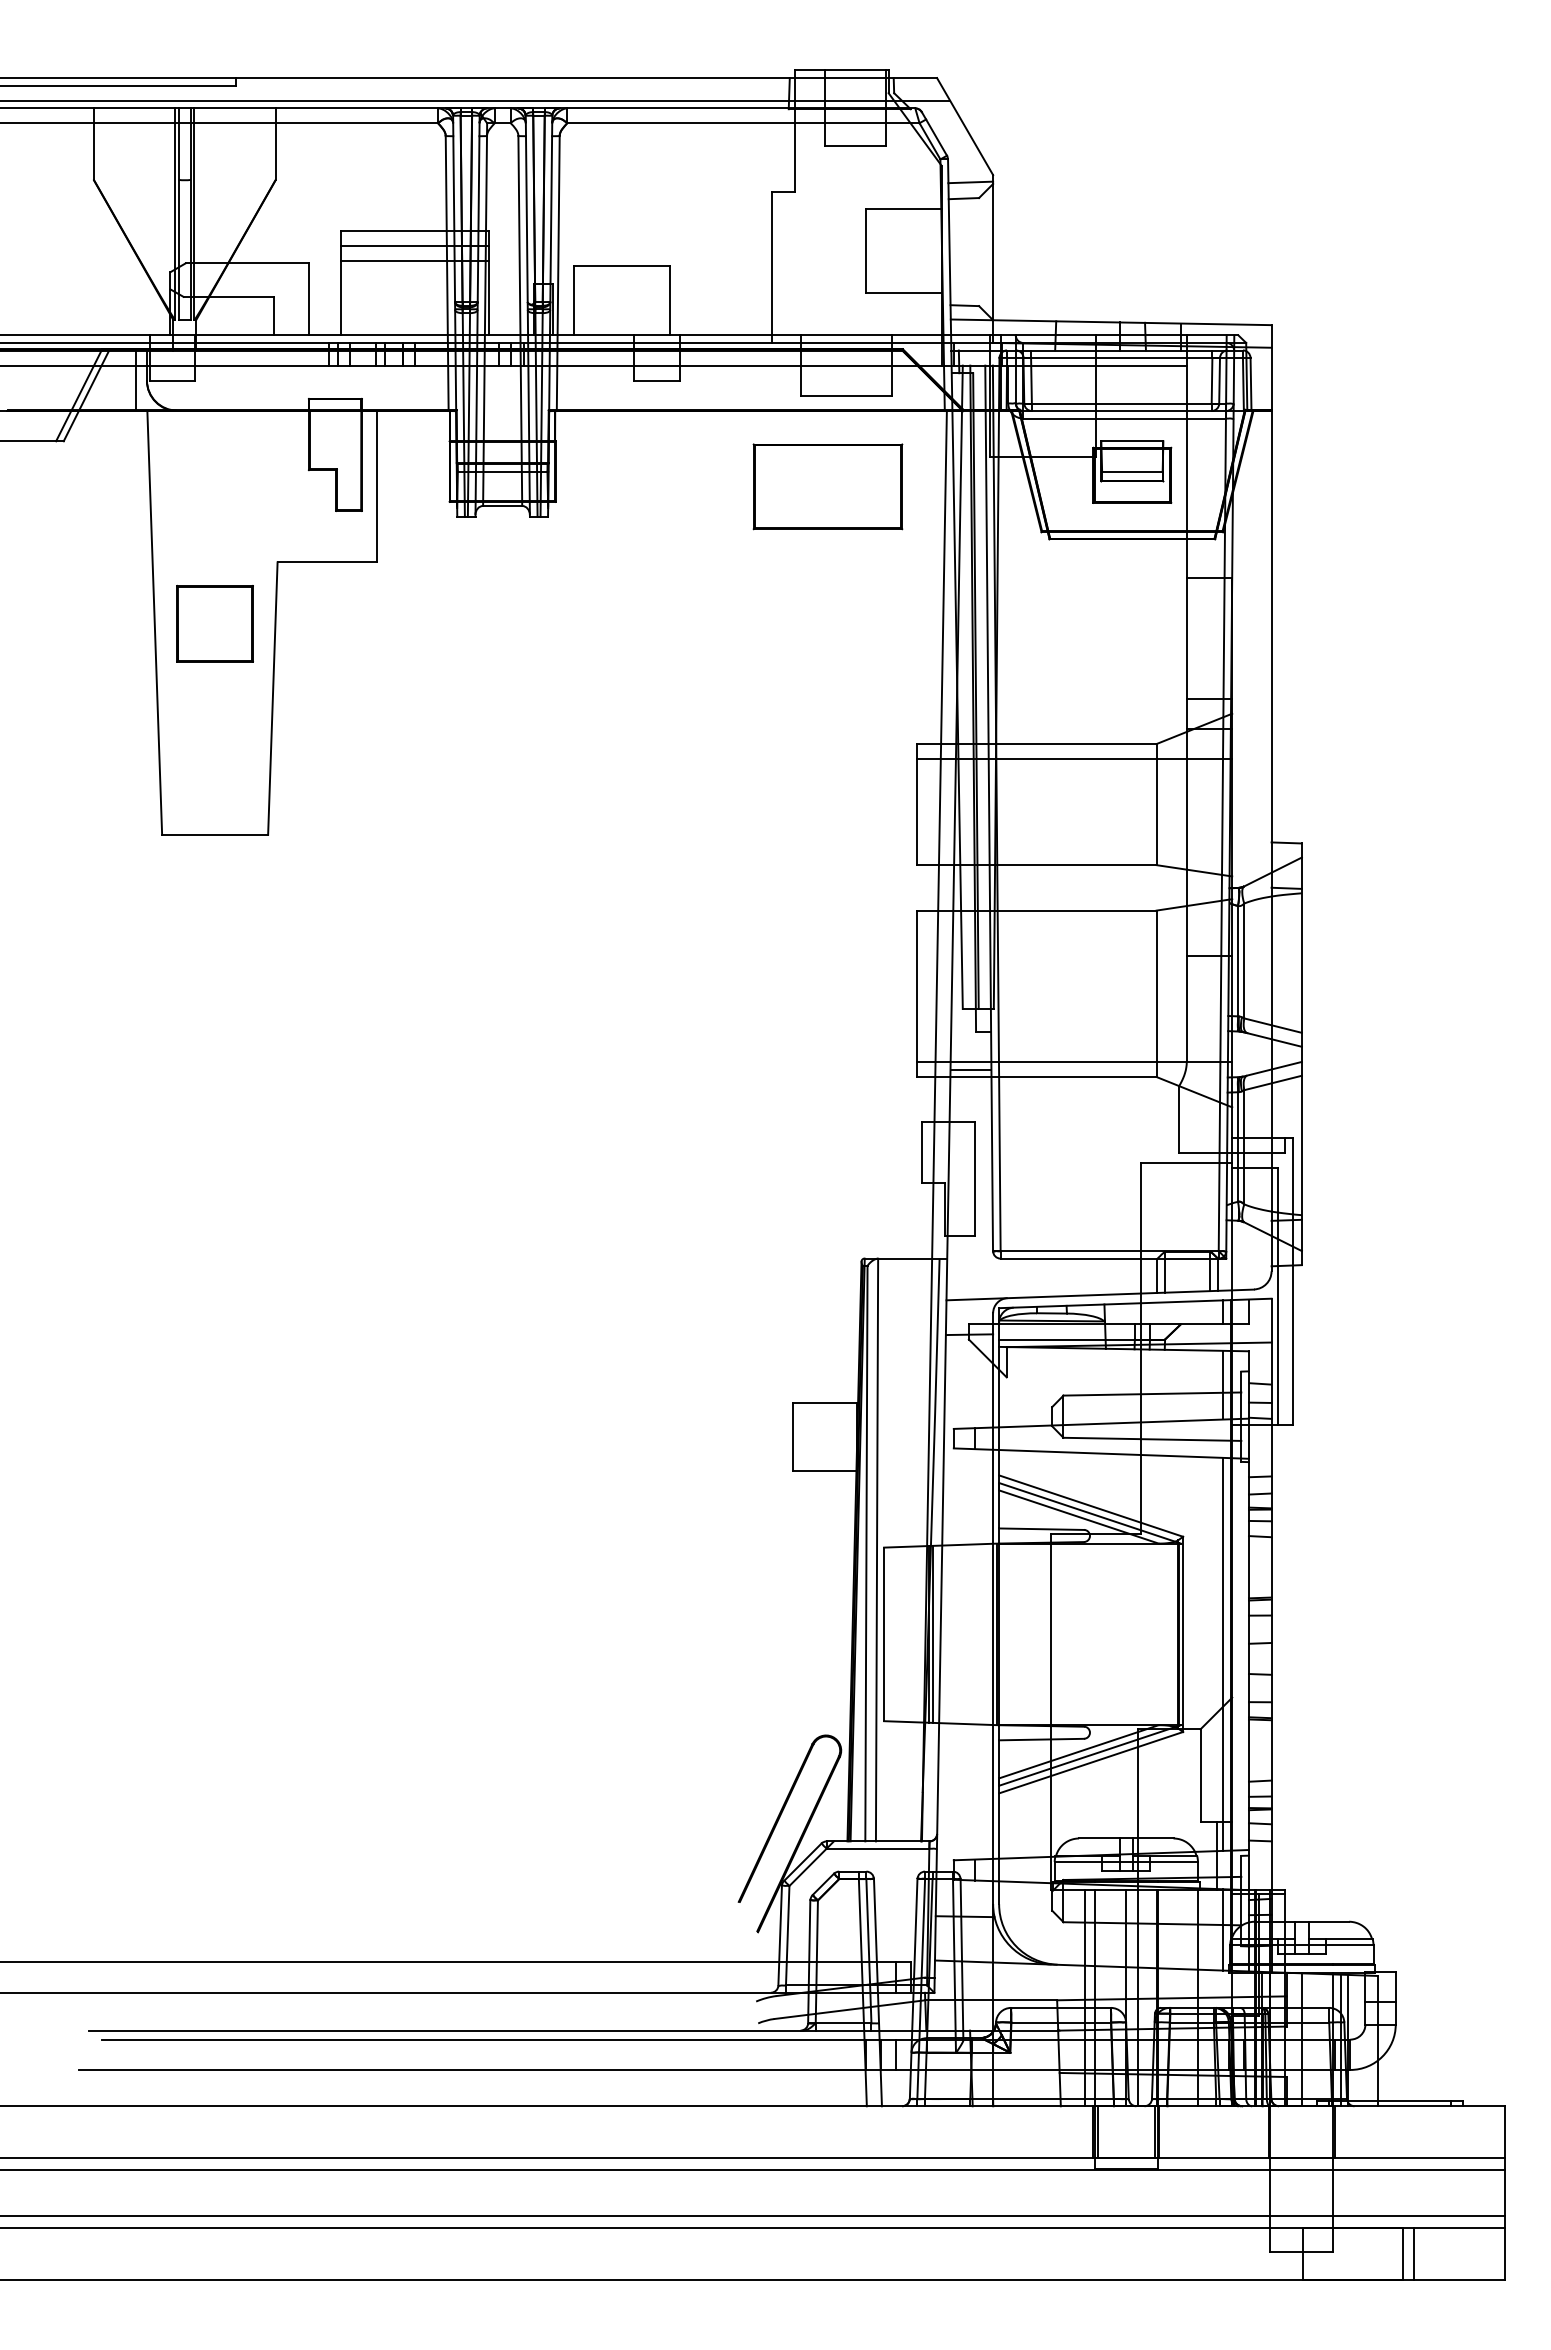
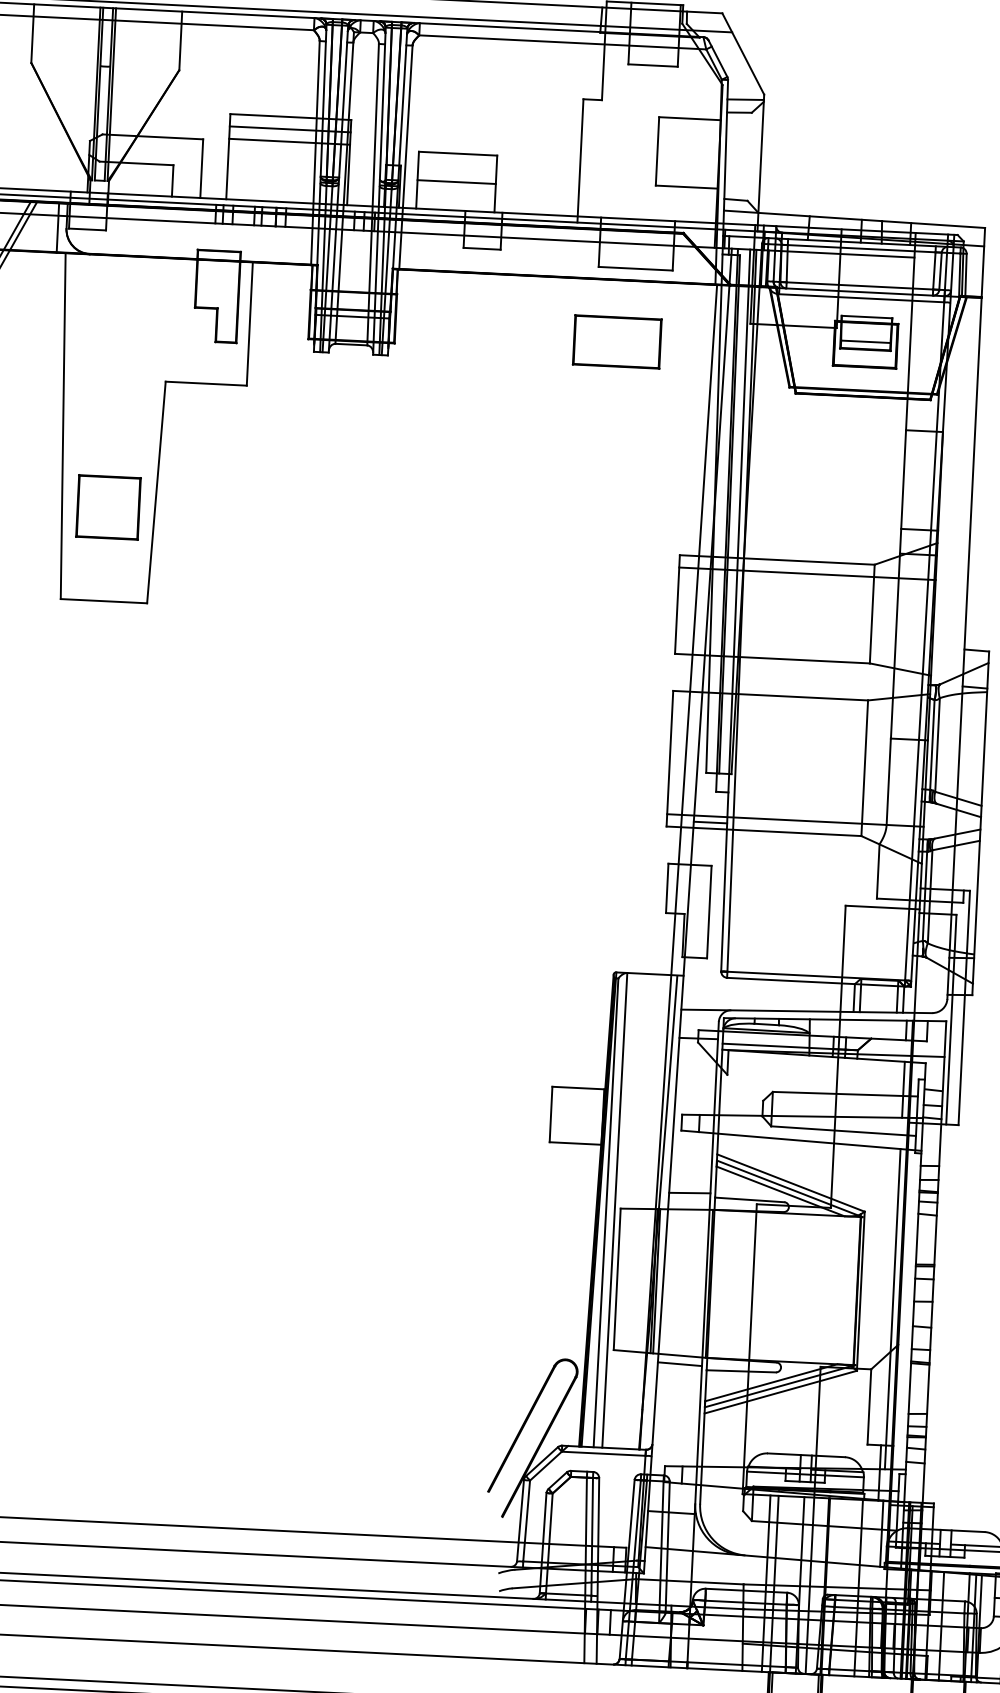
line: (621, 300) -> (456, 182), added
part: (828, 486) -> (617, 341), size x0.71
part: (214, 623) -> (108, 507), moved
line: (967, 1524) -> (689, 1193), added
line: (965, 1734) -> (679, 1364), added

